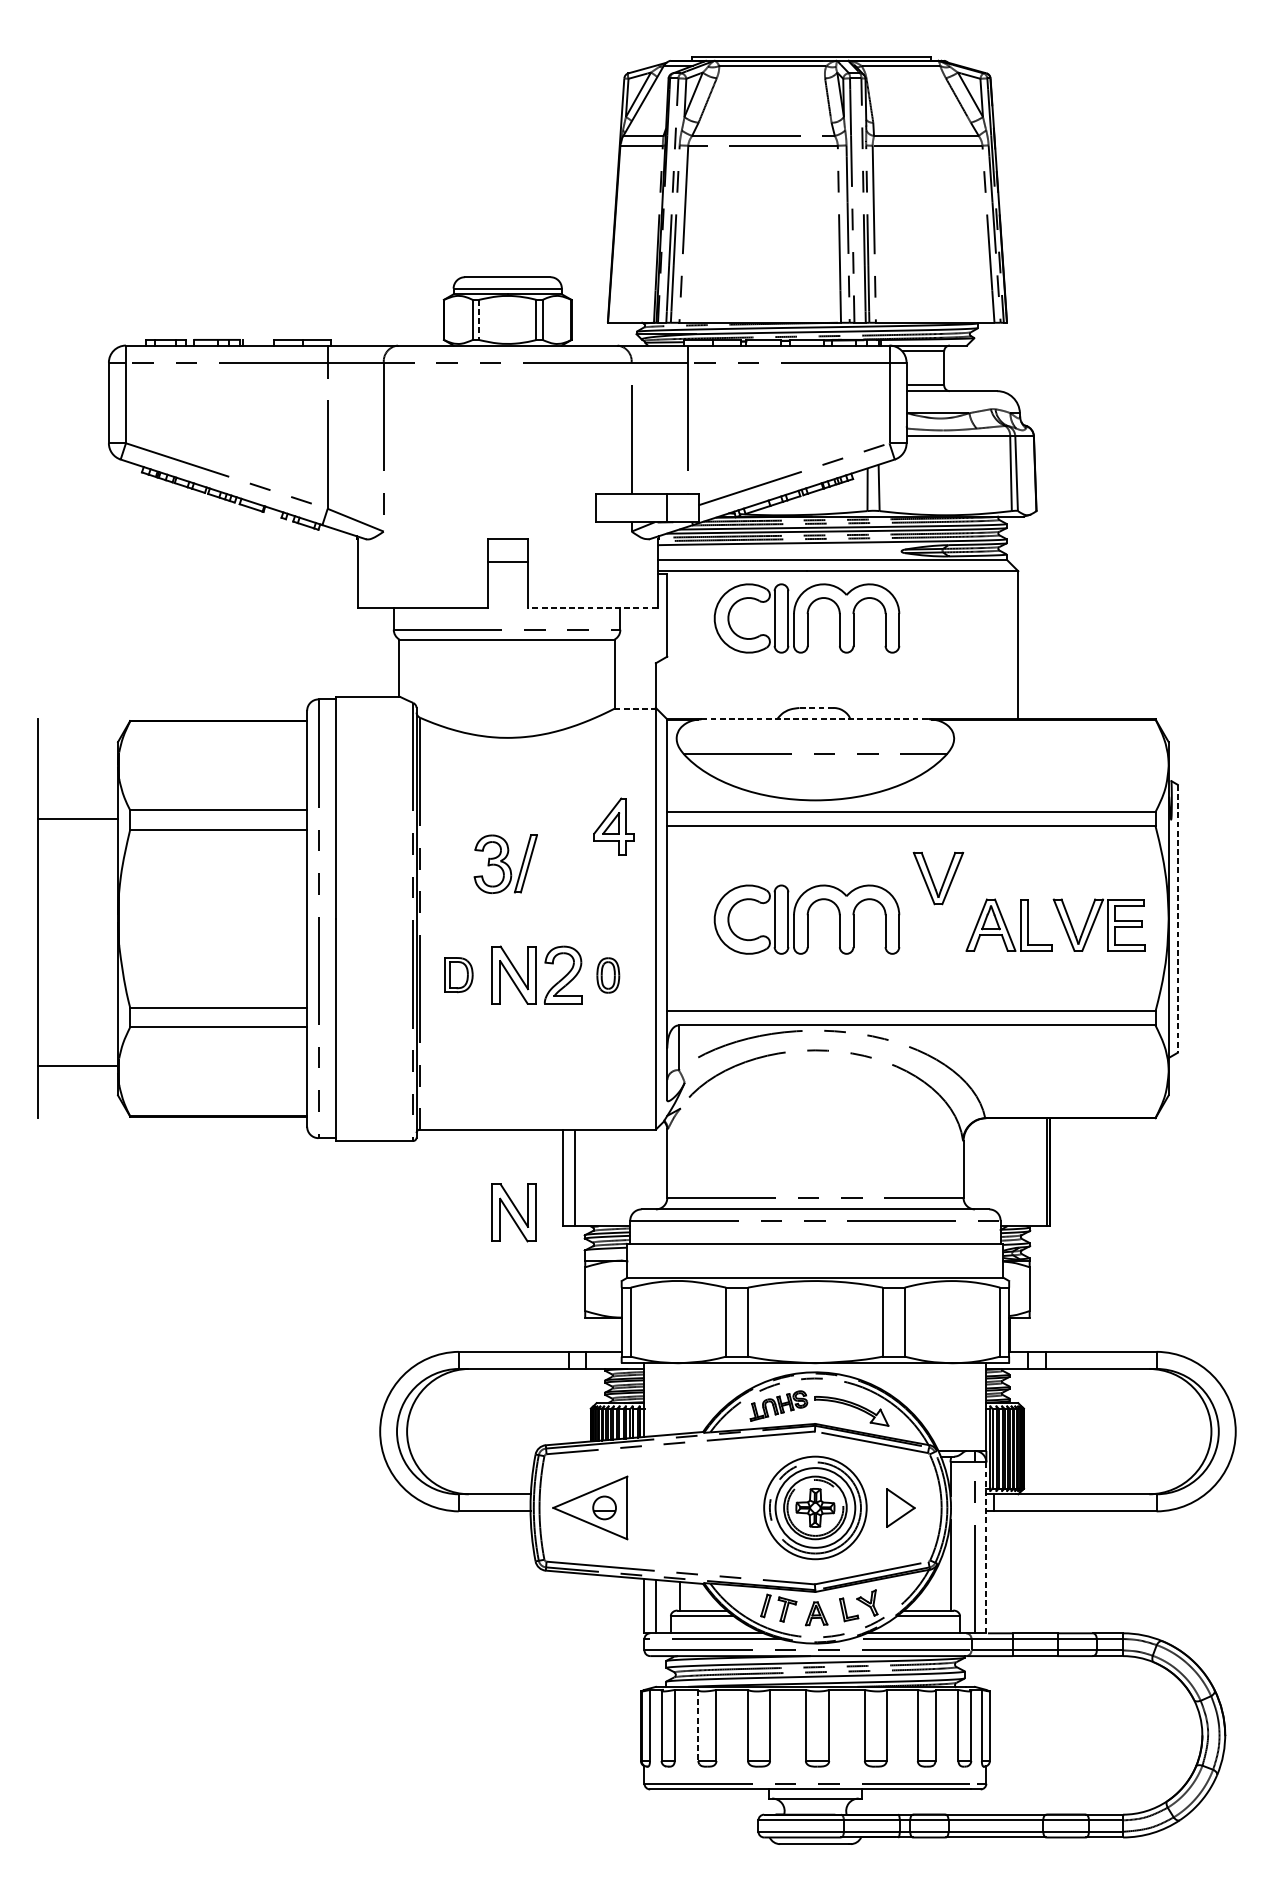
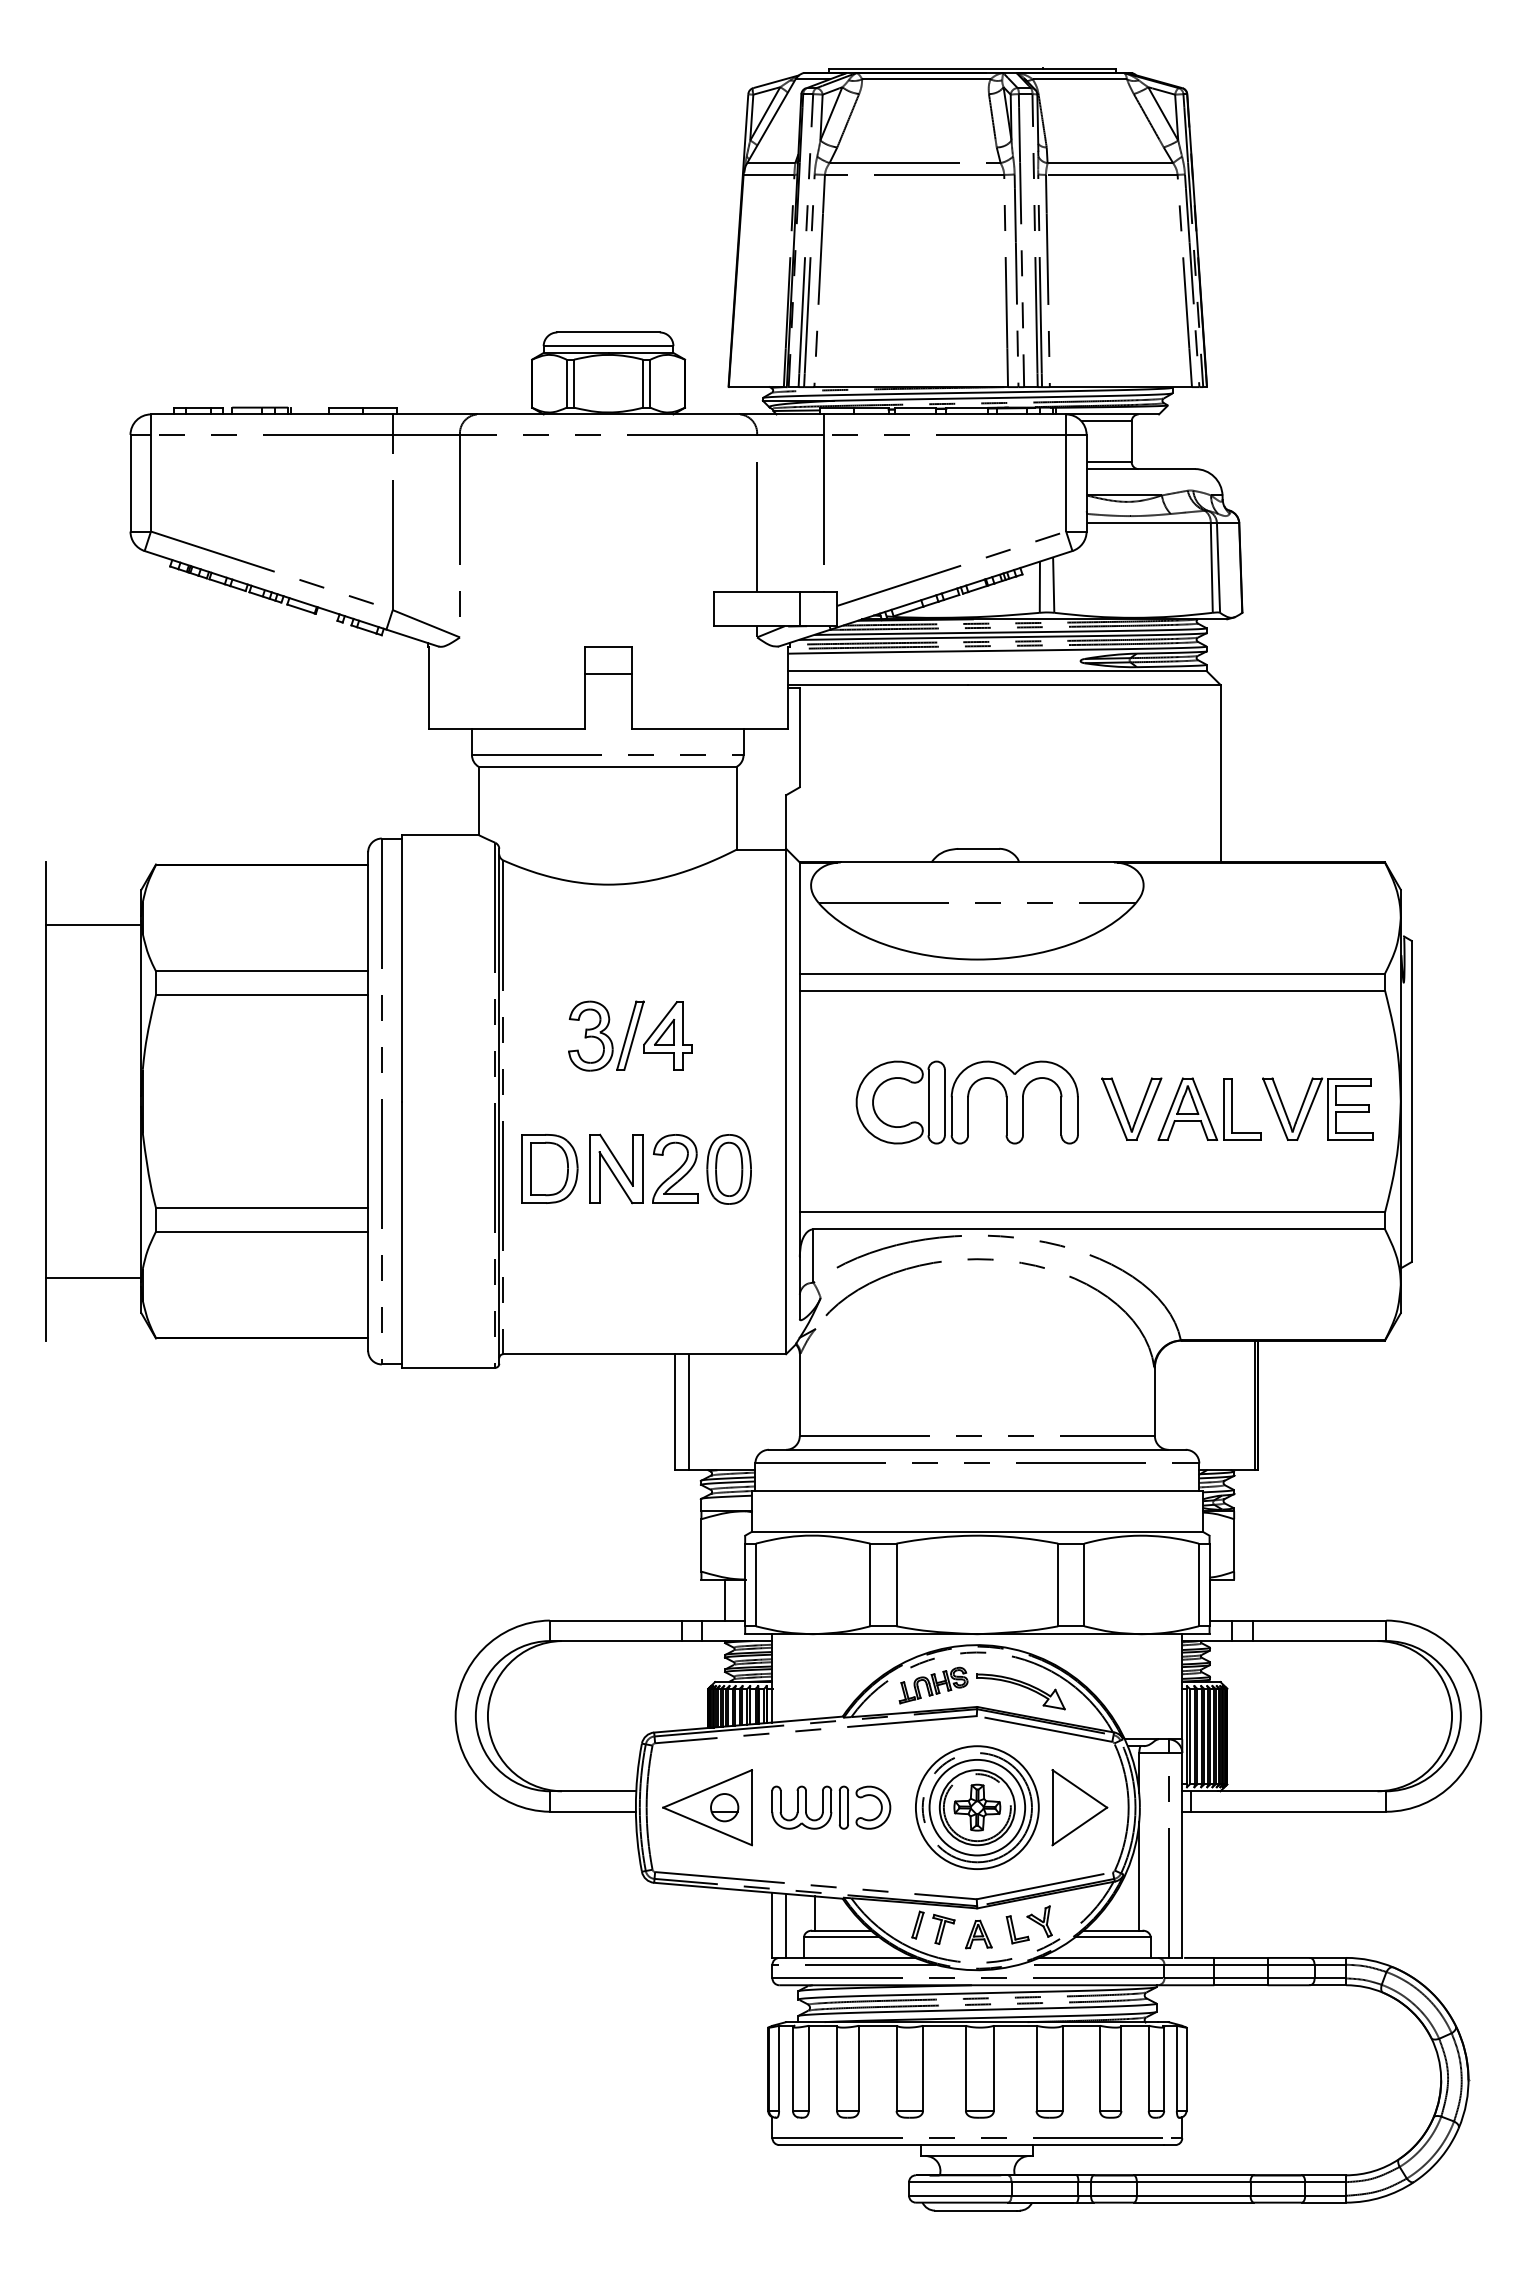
line: (479, 320) -> (574, 384), dashed -> solid
line: (592, 607) -> (710, 728), dashed -> solid
part: (806, 618) -> (966, 741), removed
line: (816, 707) -> (978, 848), dashed -> solid
line: (635, 708) -> (761, 849), dashed -> solid
line: (815, 719) -> (977, 862), dashed -> solid
line: (78, 819) -> (93, 925), moved
part: (613, 826) -> (667, 1035), moved
part: (933, 880) -> (1125, 1111), moved
line: (1177, 918) -> (1411, 1101), dashed -> solid
part: (458, 974) -> (549, 1168), size x1.67
part: (607, 975) -> (728, 1169), size x1.67
part: (514, 1212) -> (616, 1453), removed
line: (605, 1334) -> (725, 1599), added
part: (693, 1507) -> (831, 1807), added
part: (900, 1507) -> (1079, 1807), size x1.67
line: (986, 1547) -> (1182, 1855), dashed -> solid
line: (698, 1725) -> (837, 2068), dashed -> solid

